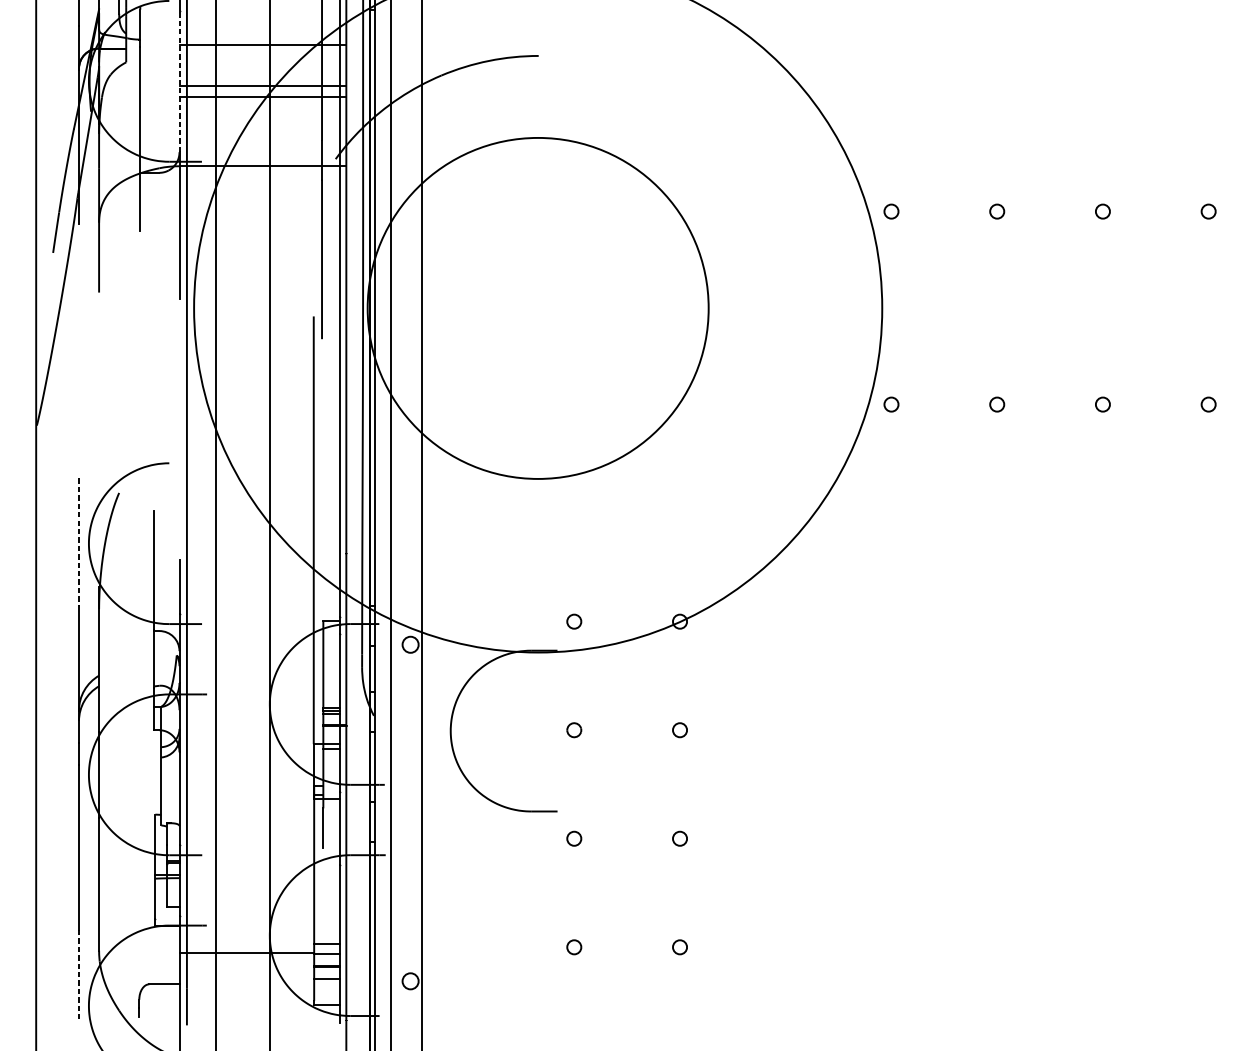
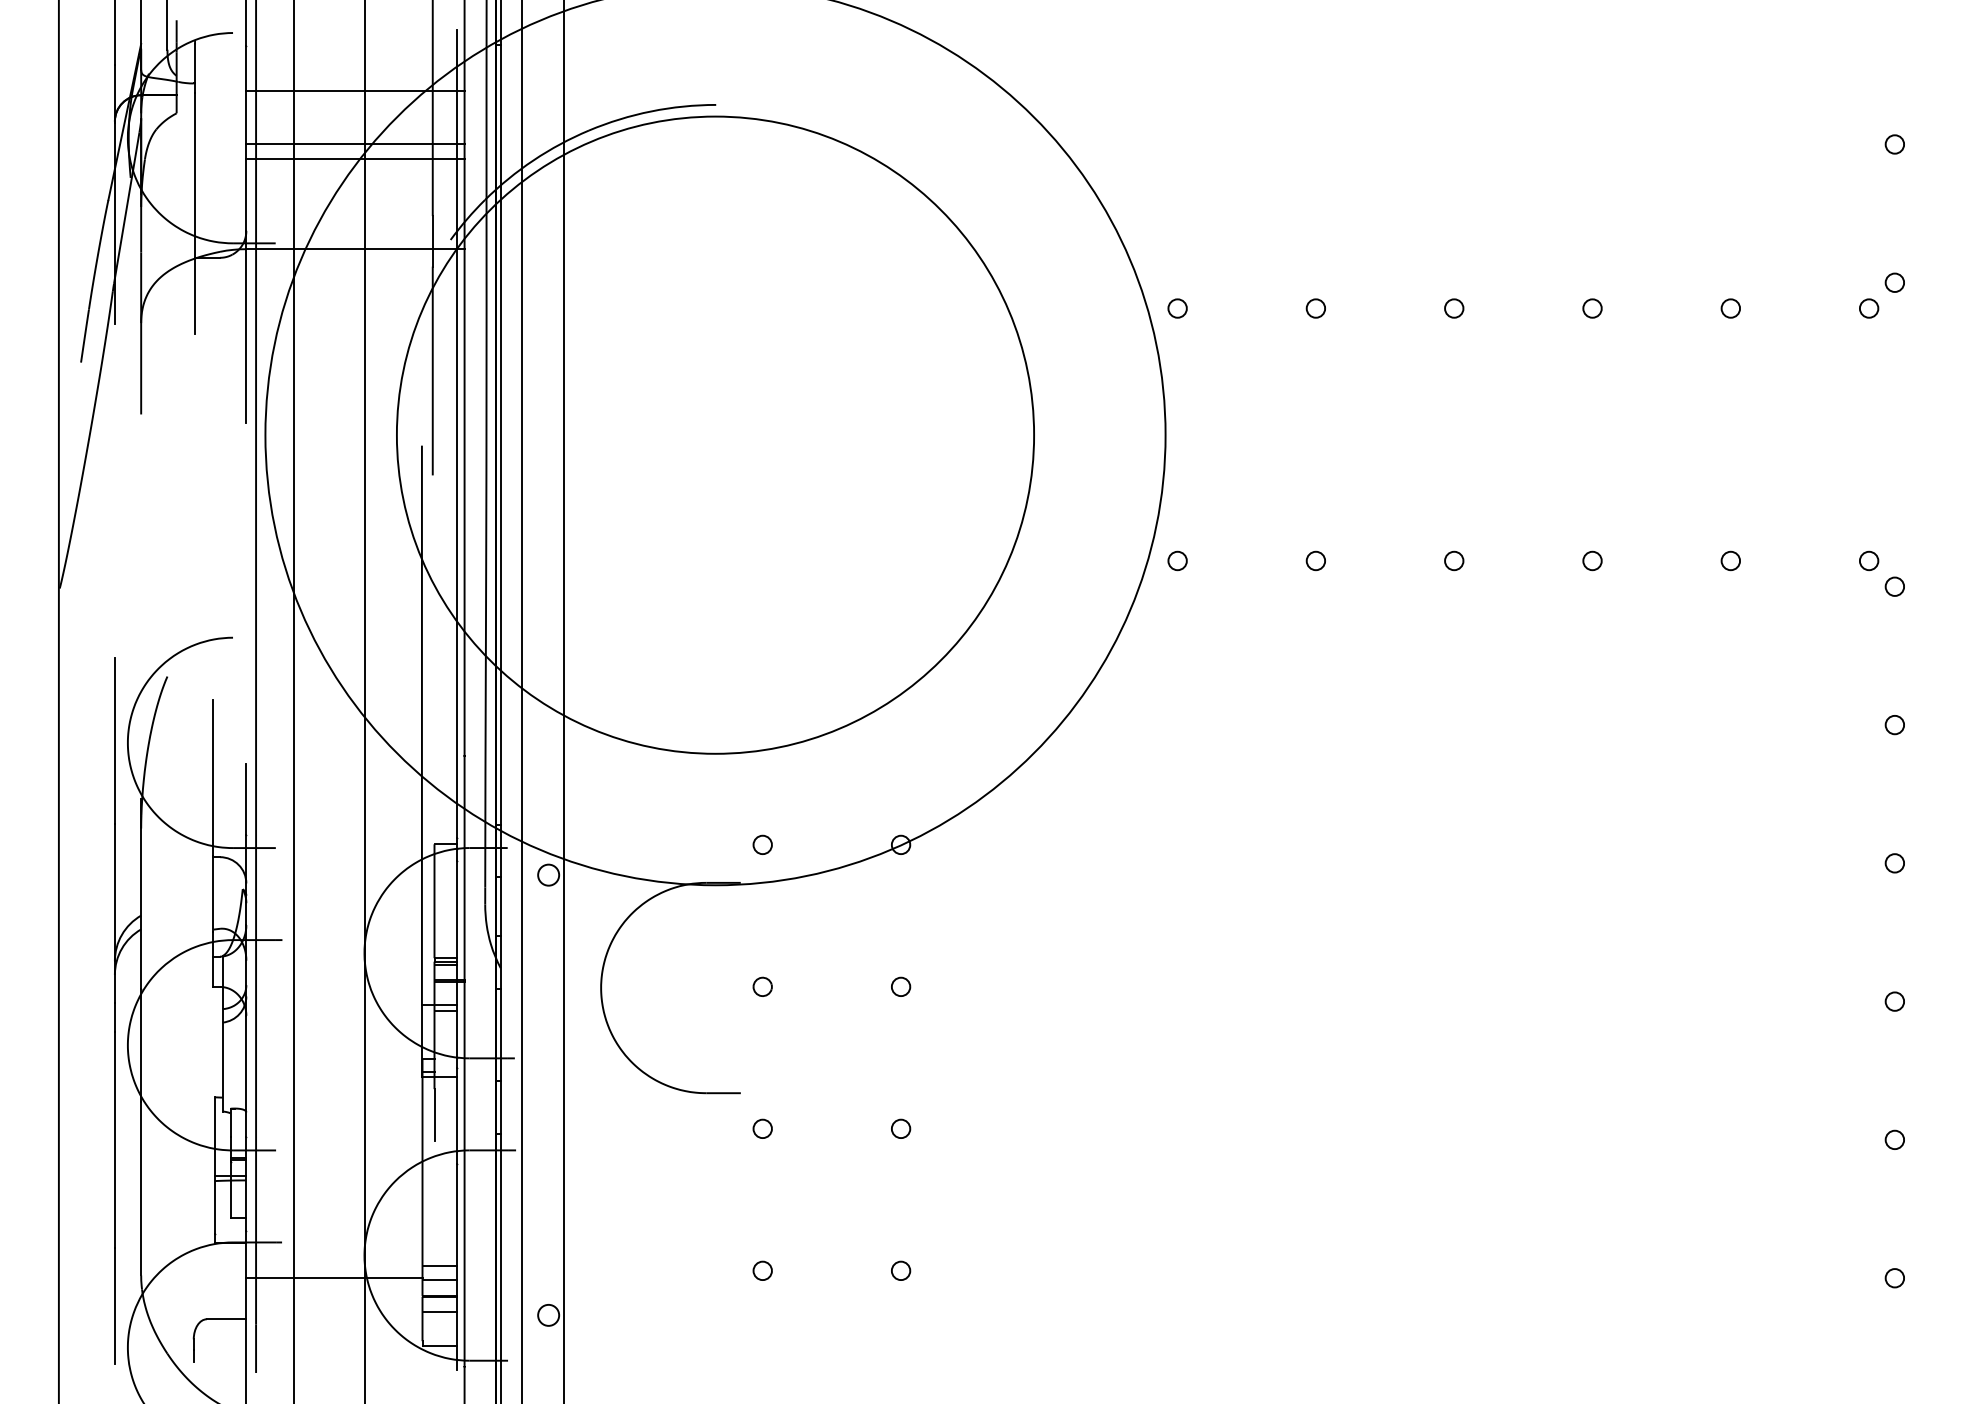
line: (179, 81) -> (246, 138), dashed -> solid
circle: (538, 307) -> (715, 434), size x1.43
line: (78, 542) -> (114, 741), dashed -> solid
line: (78, 974) -> (114, 1306), dashed -> solid

